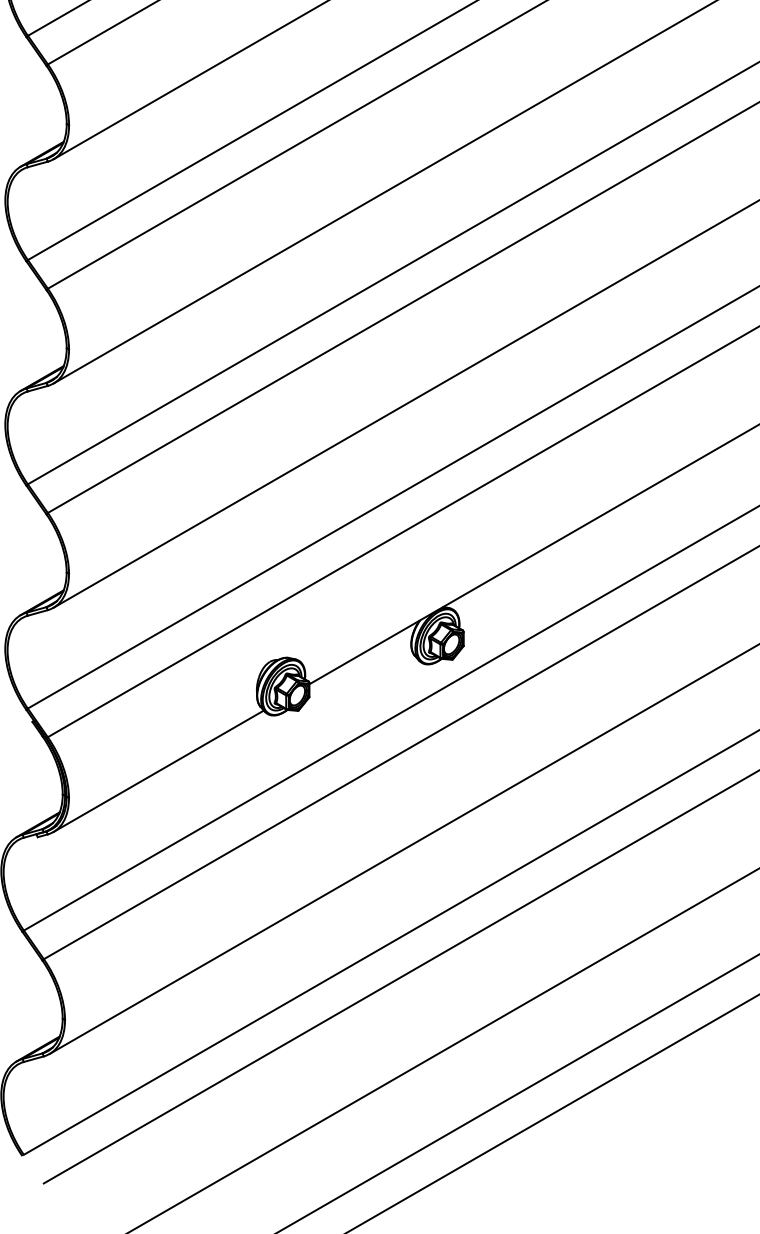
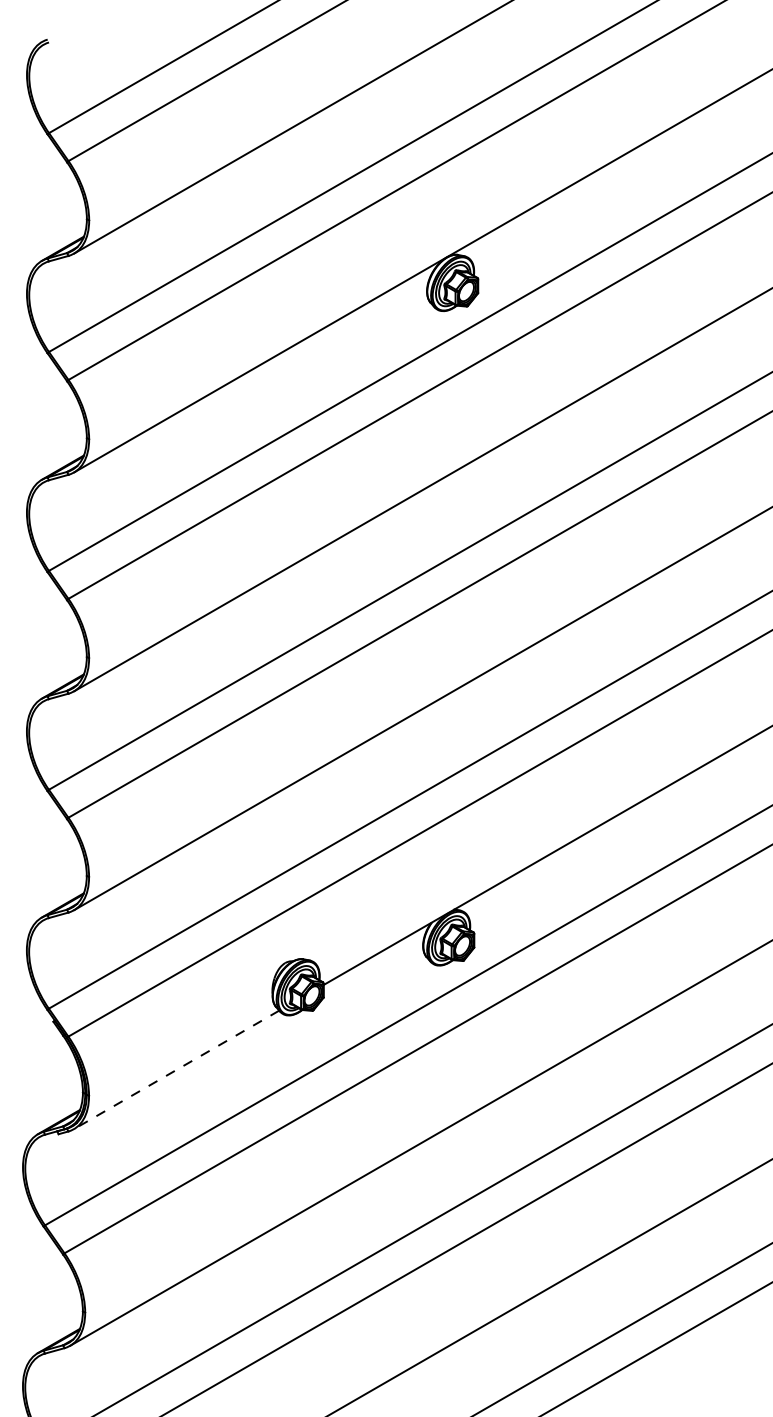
line: (158, 771) -> (176, 1070), solid -> dashed

